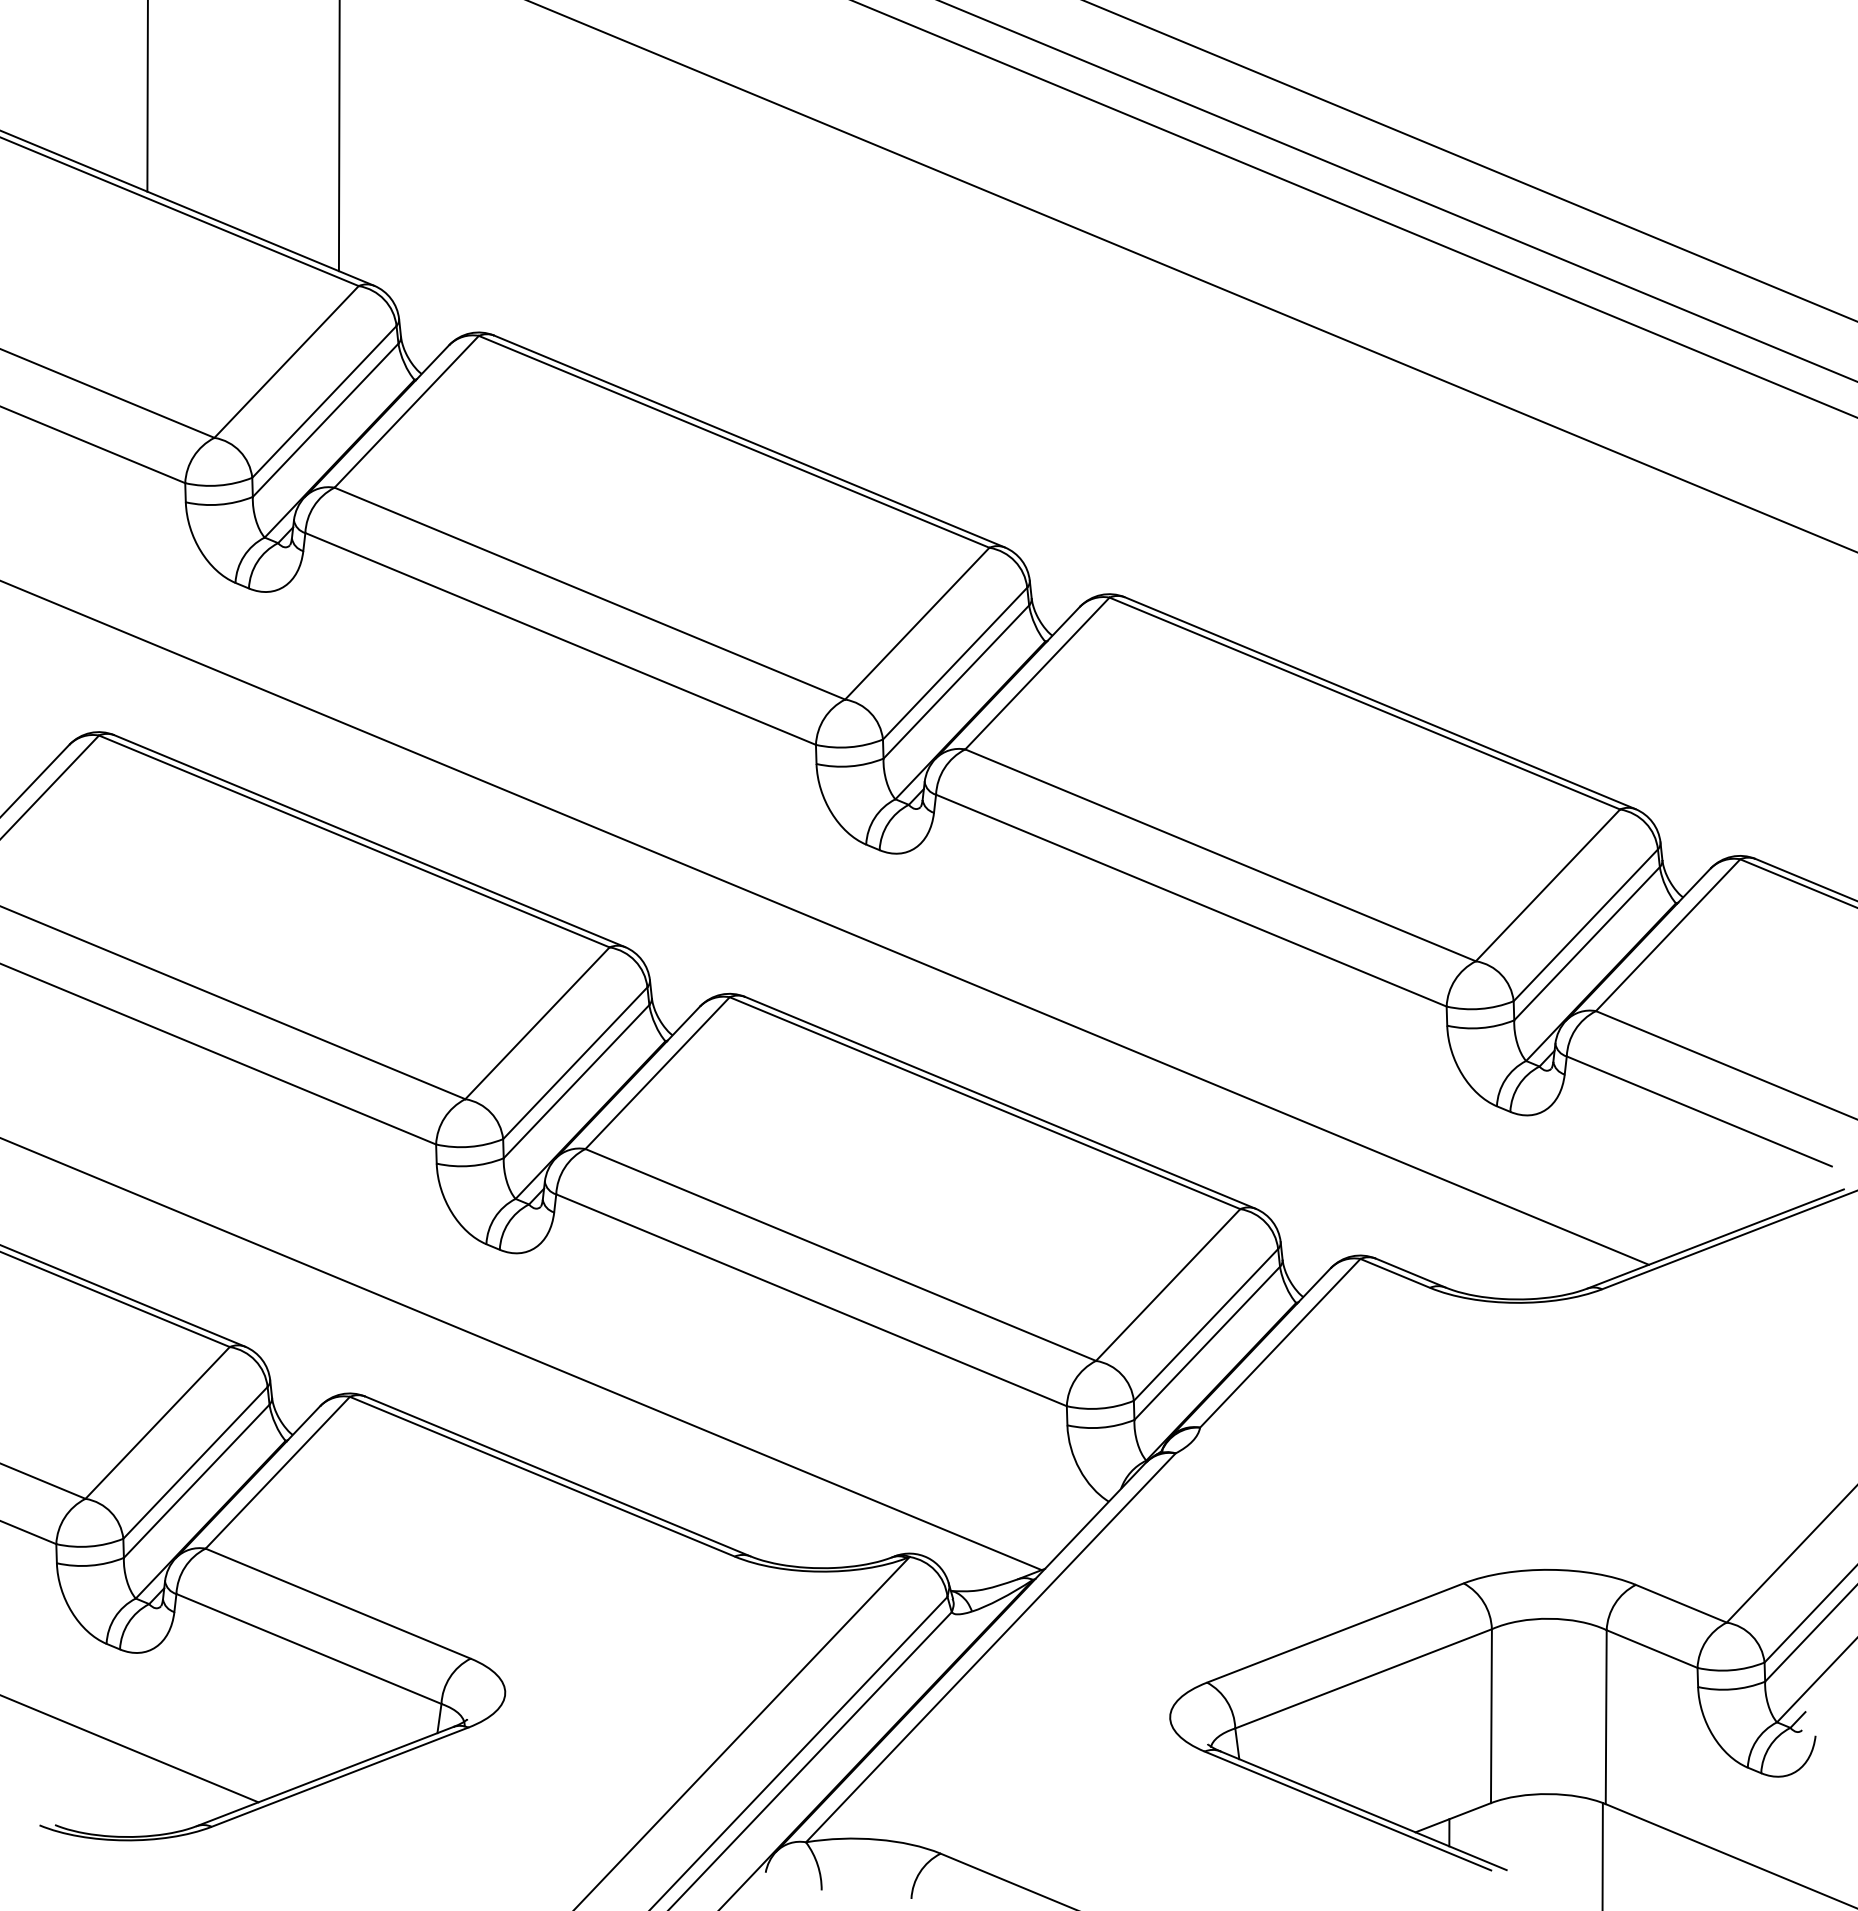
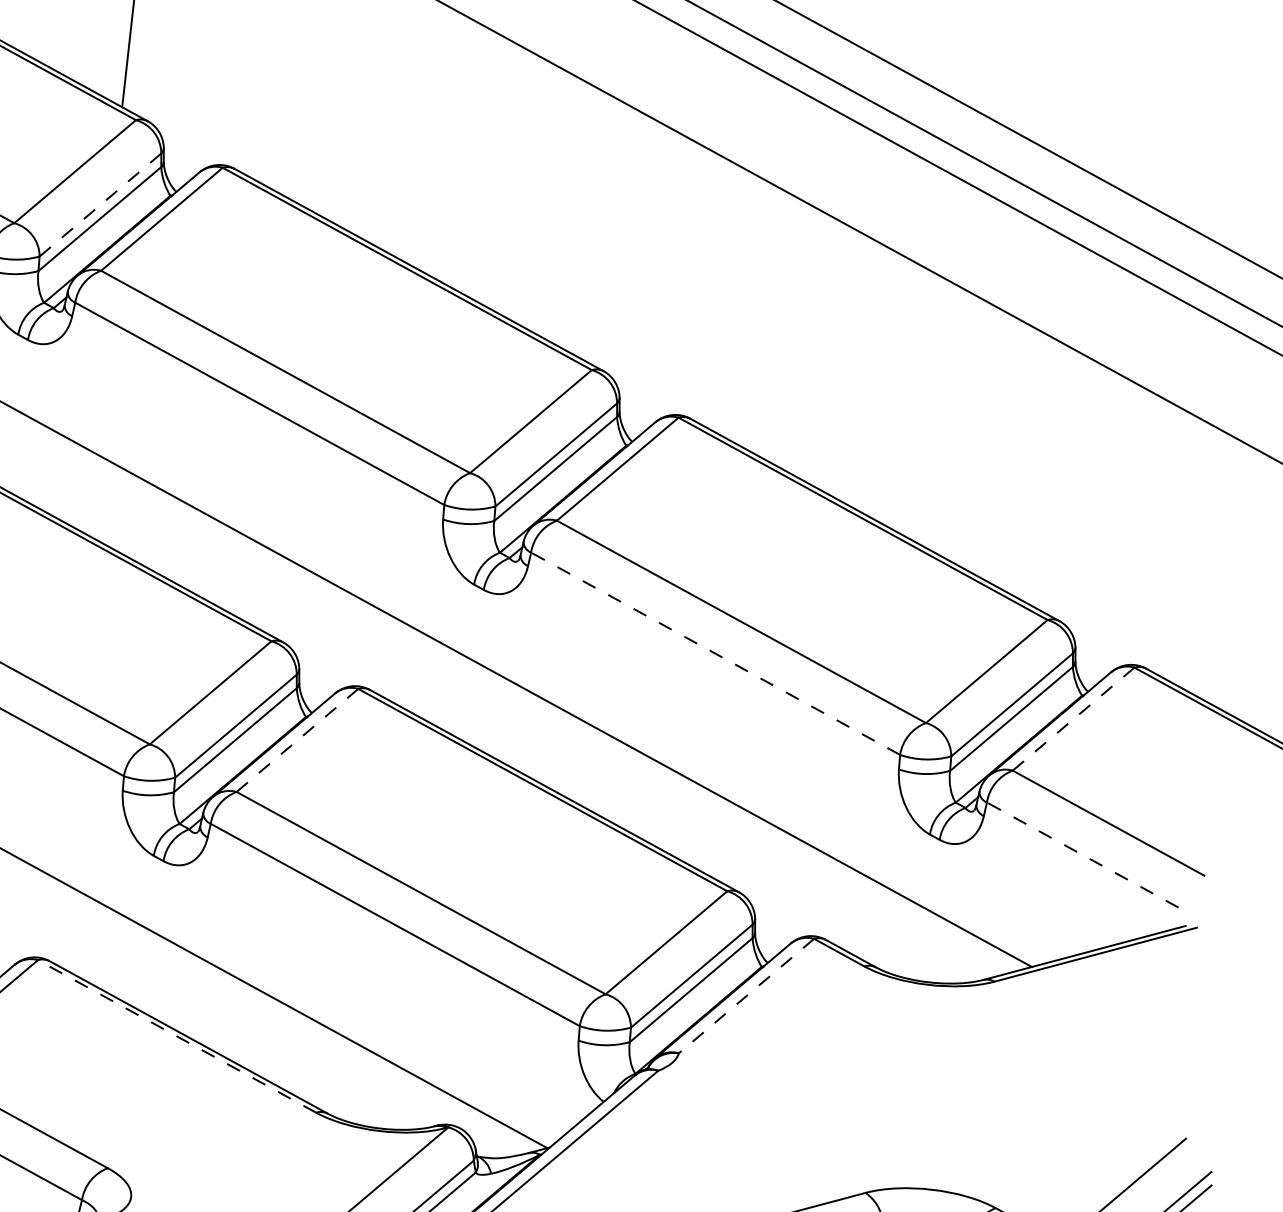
line: (324, 401) -> (100, 204), solid -> dashed
line: (1190, 900) -> (714, 653), solid -> dashed
line: (1668, 935) -> (1073, 719), solid -> dashed
line: (657, 1073) -> (297, 740), solid -> dashed
line: (1699, 1111) -> (1082, 855), solid -> dashed
line: (1279, 1343) -> (745, 996), solid -> dashed
line: (541, 1476) -> (176, 1036), solid -> dashed

